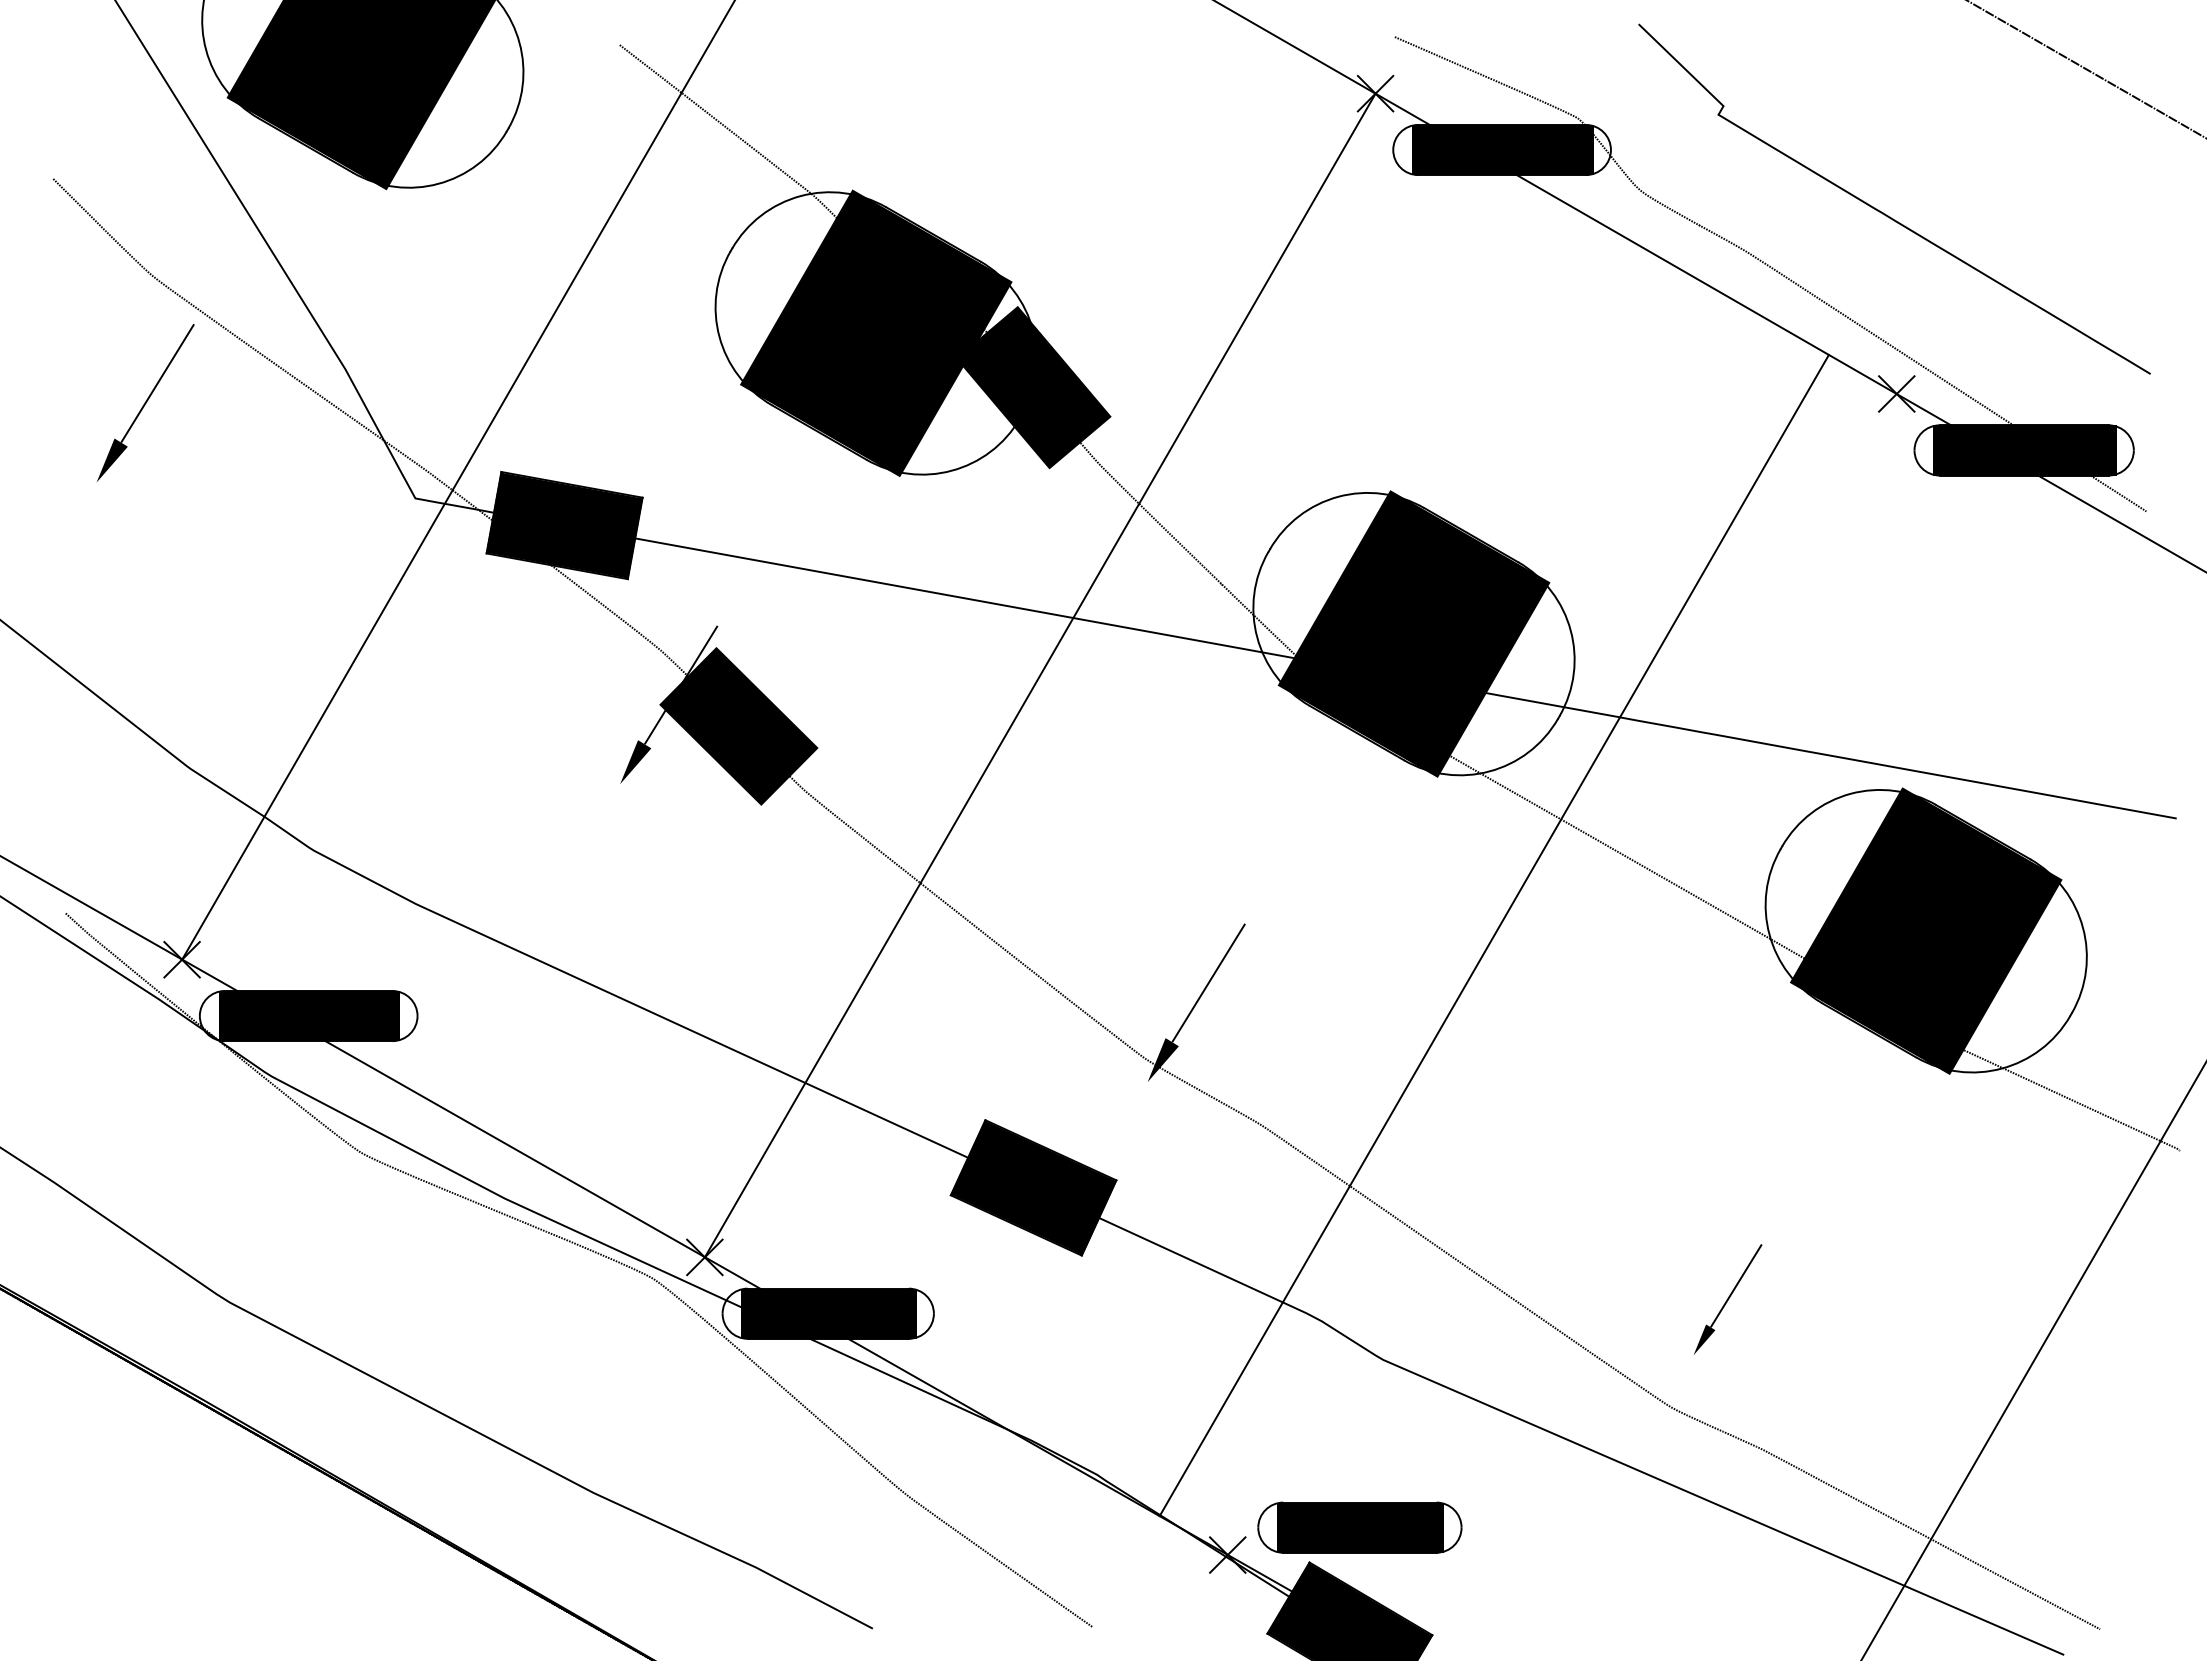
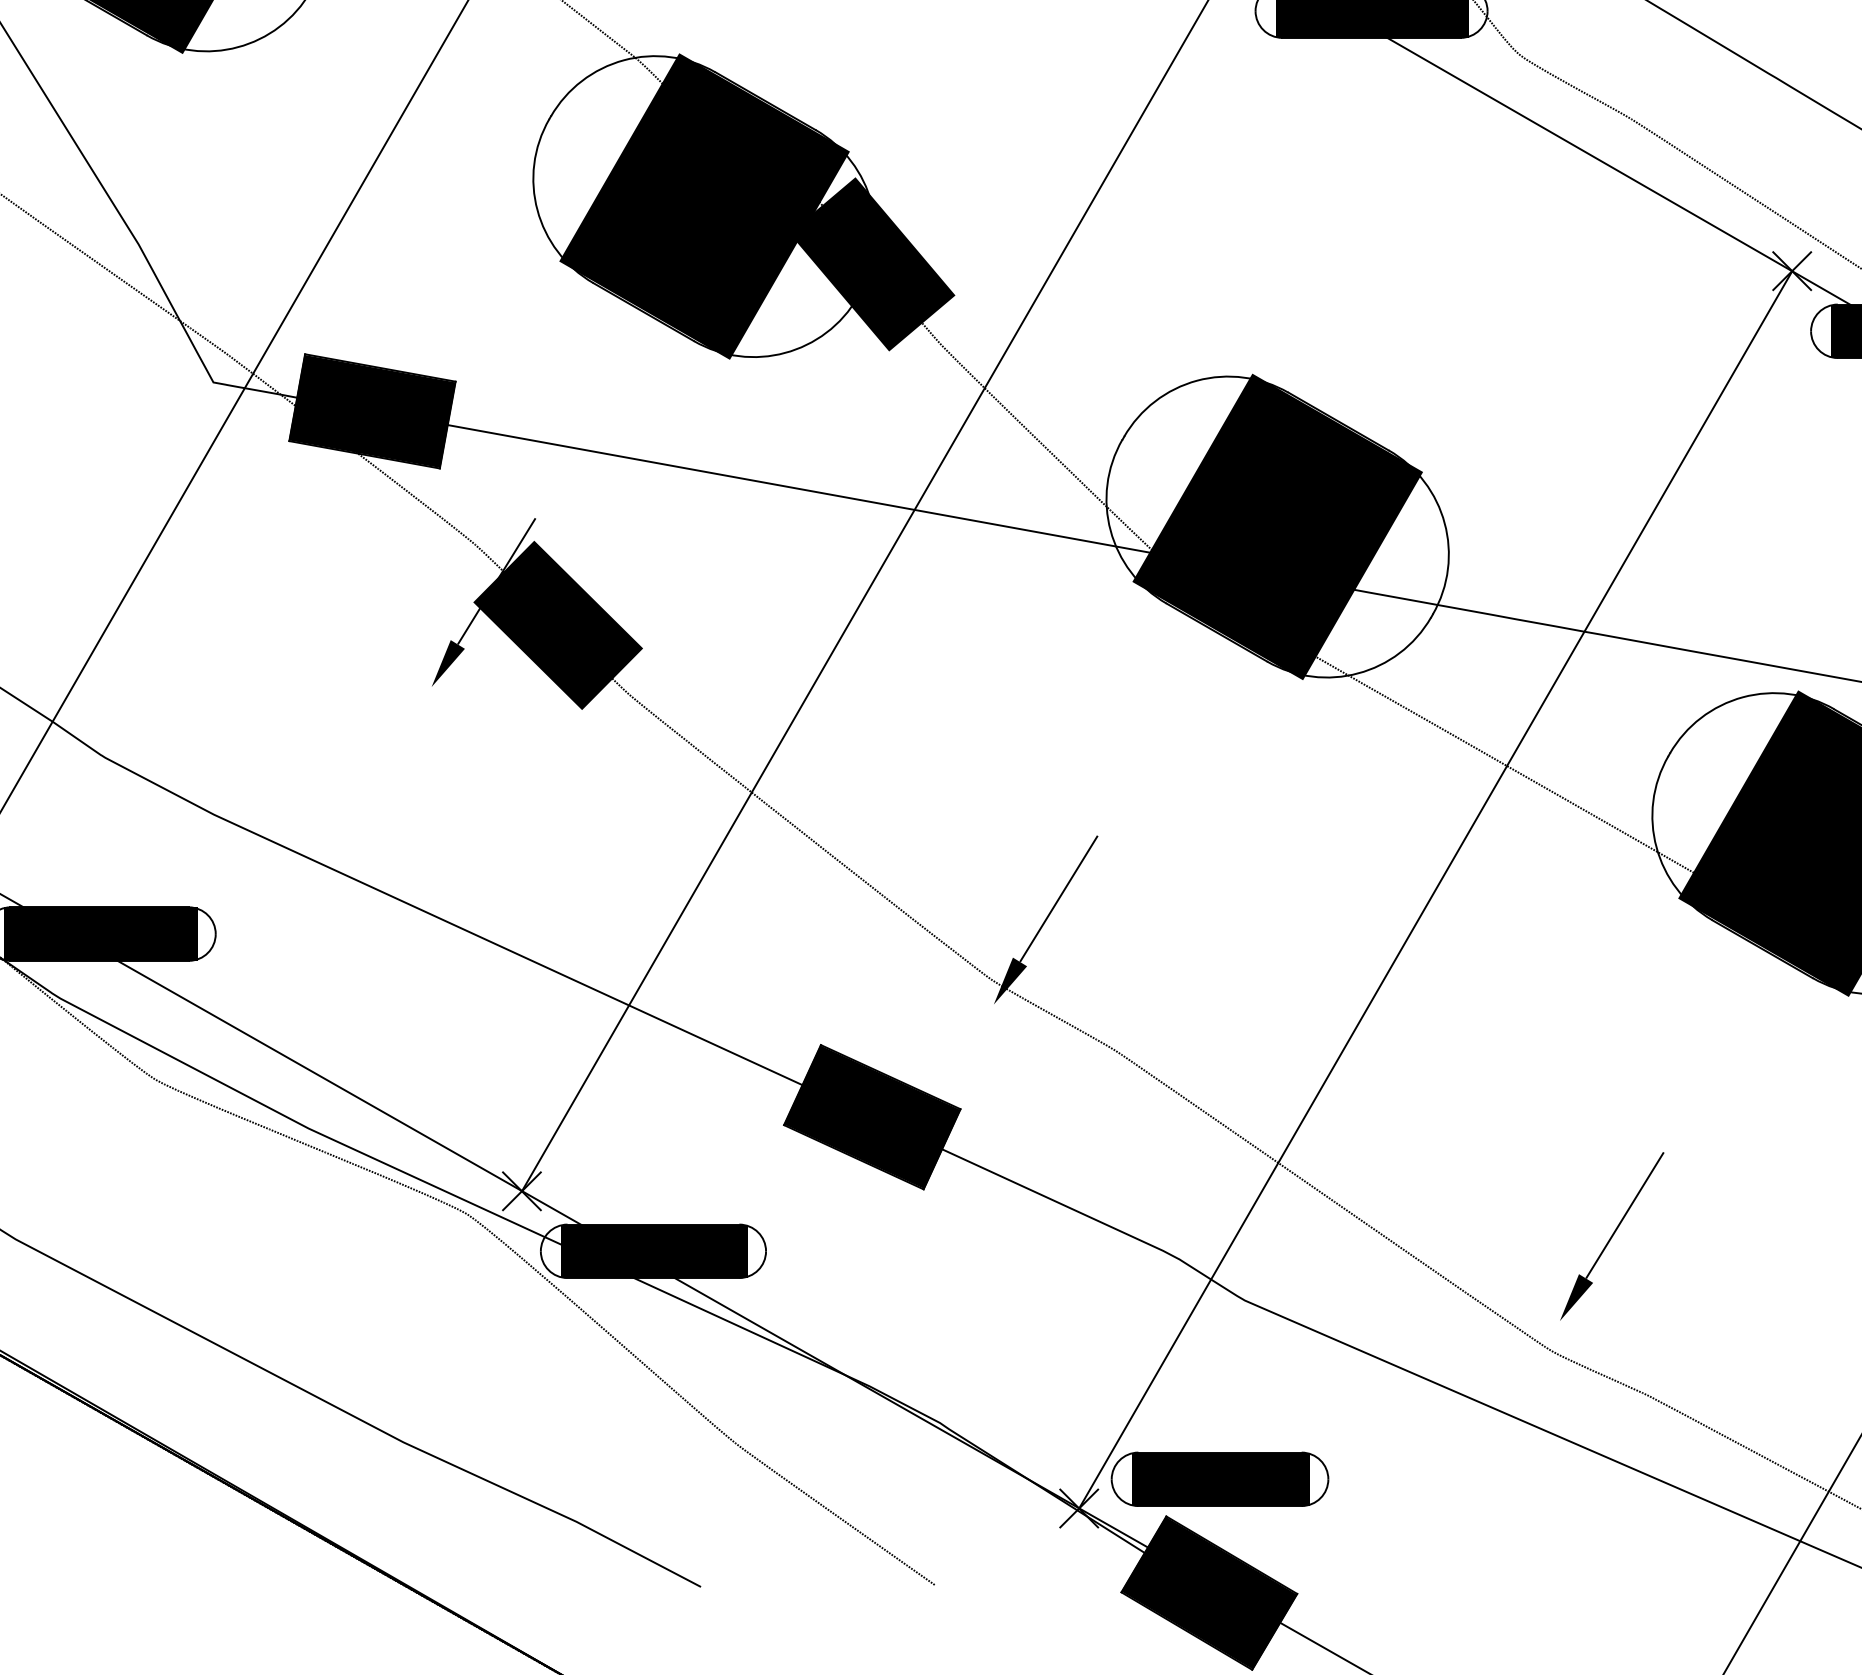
line: (1493, 935) -> (1434, 889), moved
part: (1727, 1299) -> (1611, 1236), size x1.43

